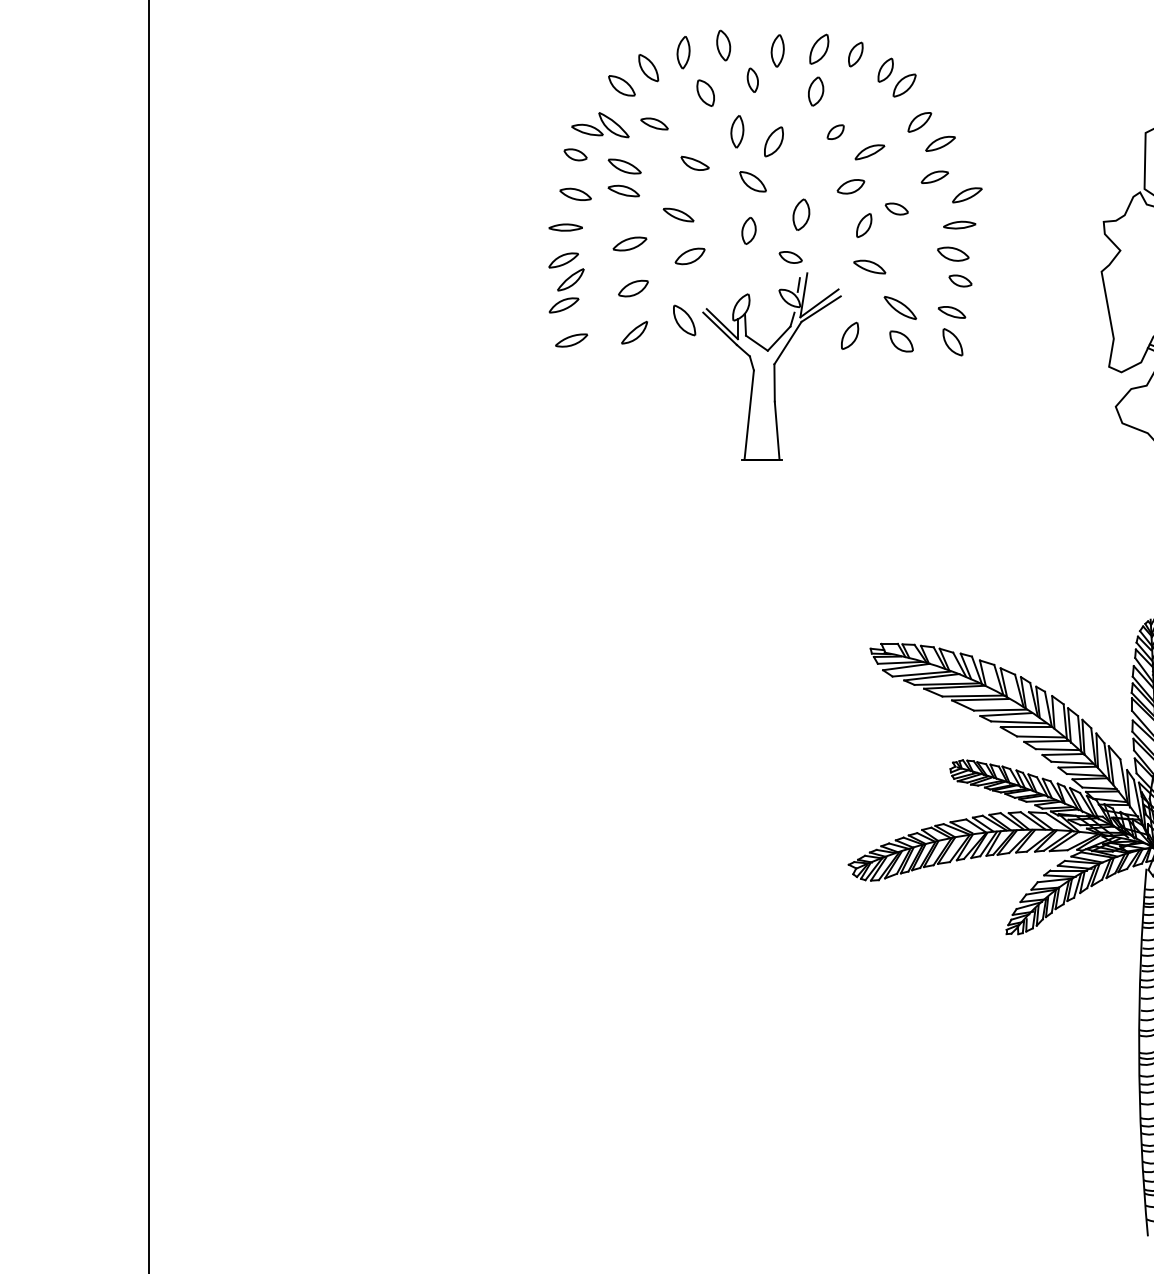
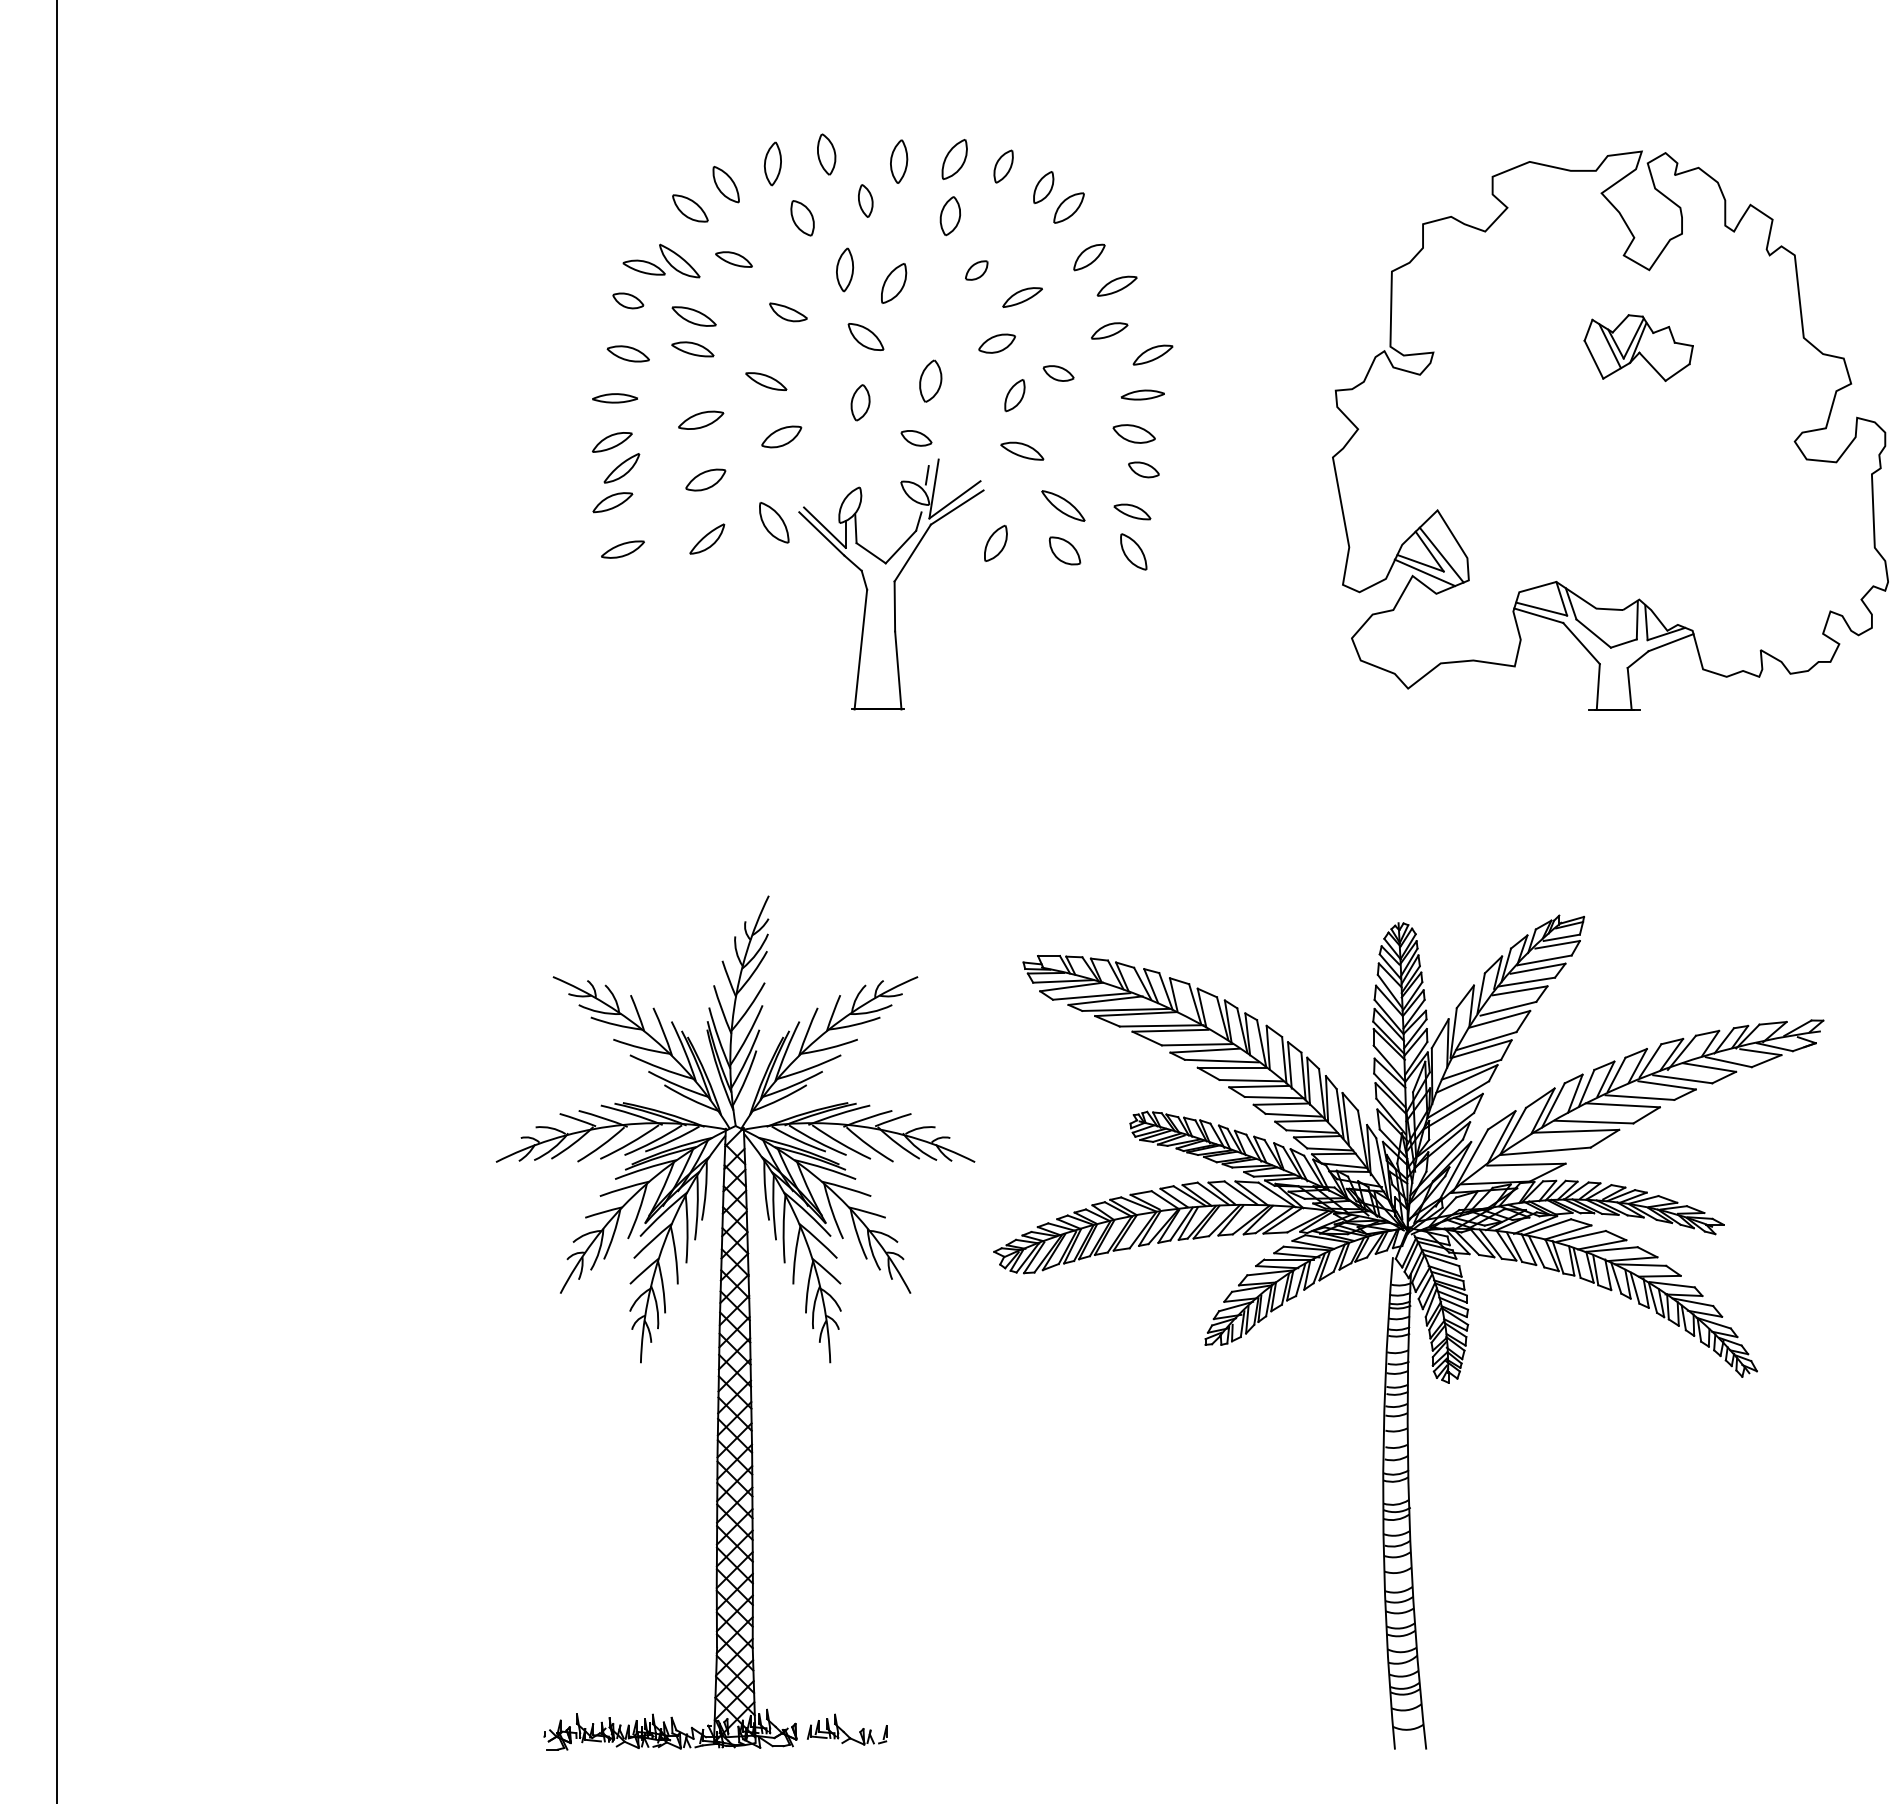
part: (655, 917) -> (735, 1322), added

